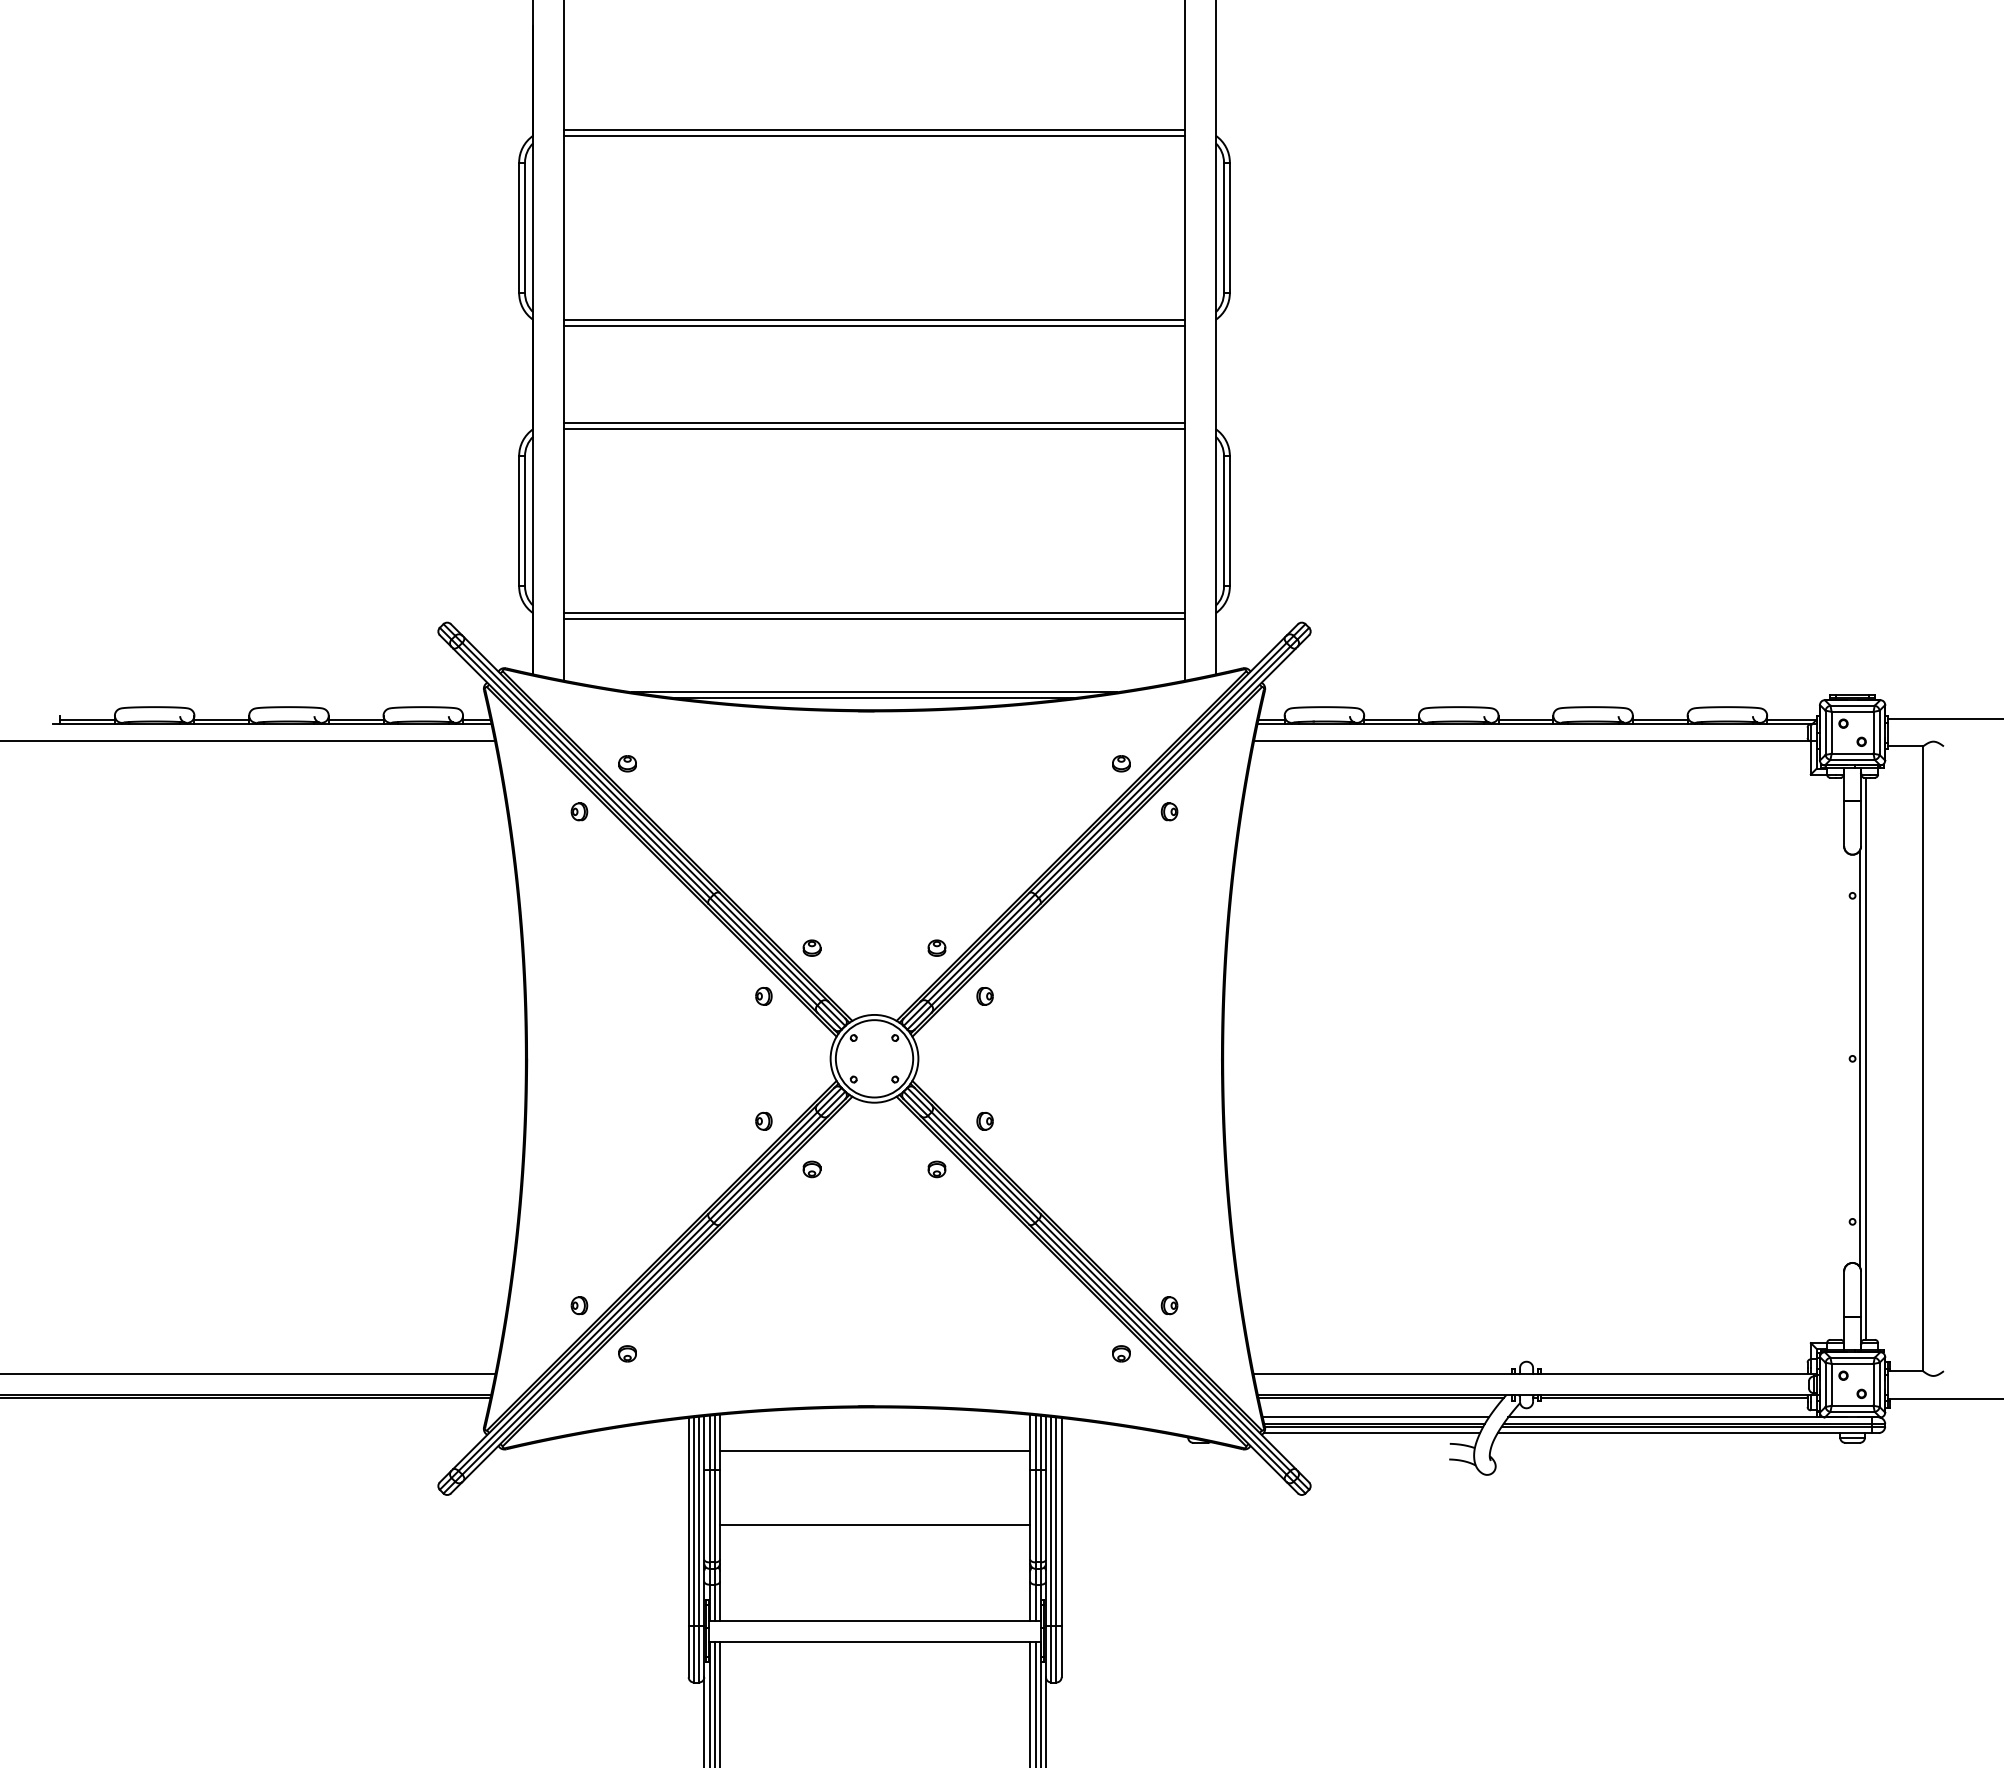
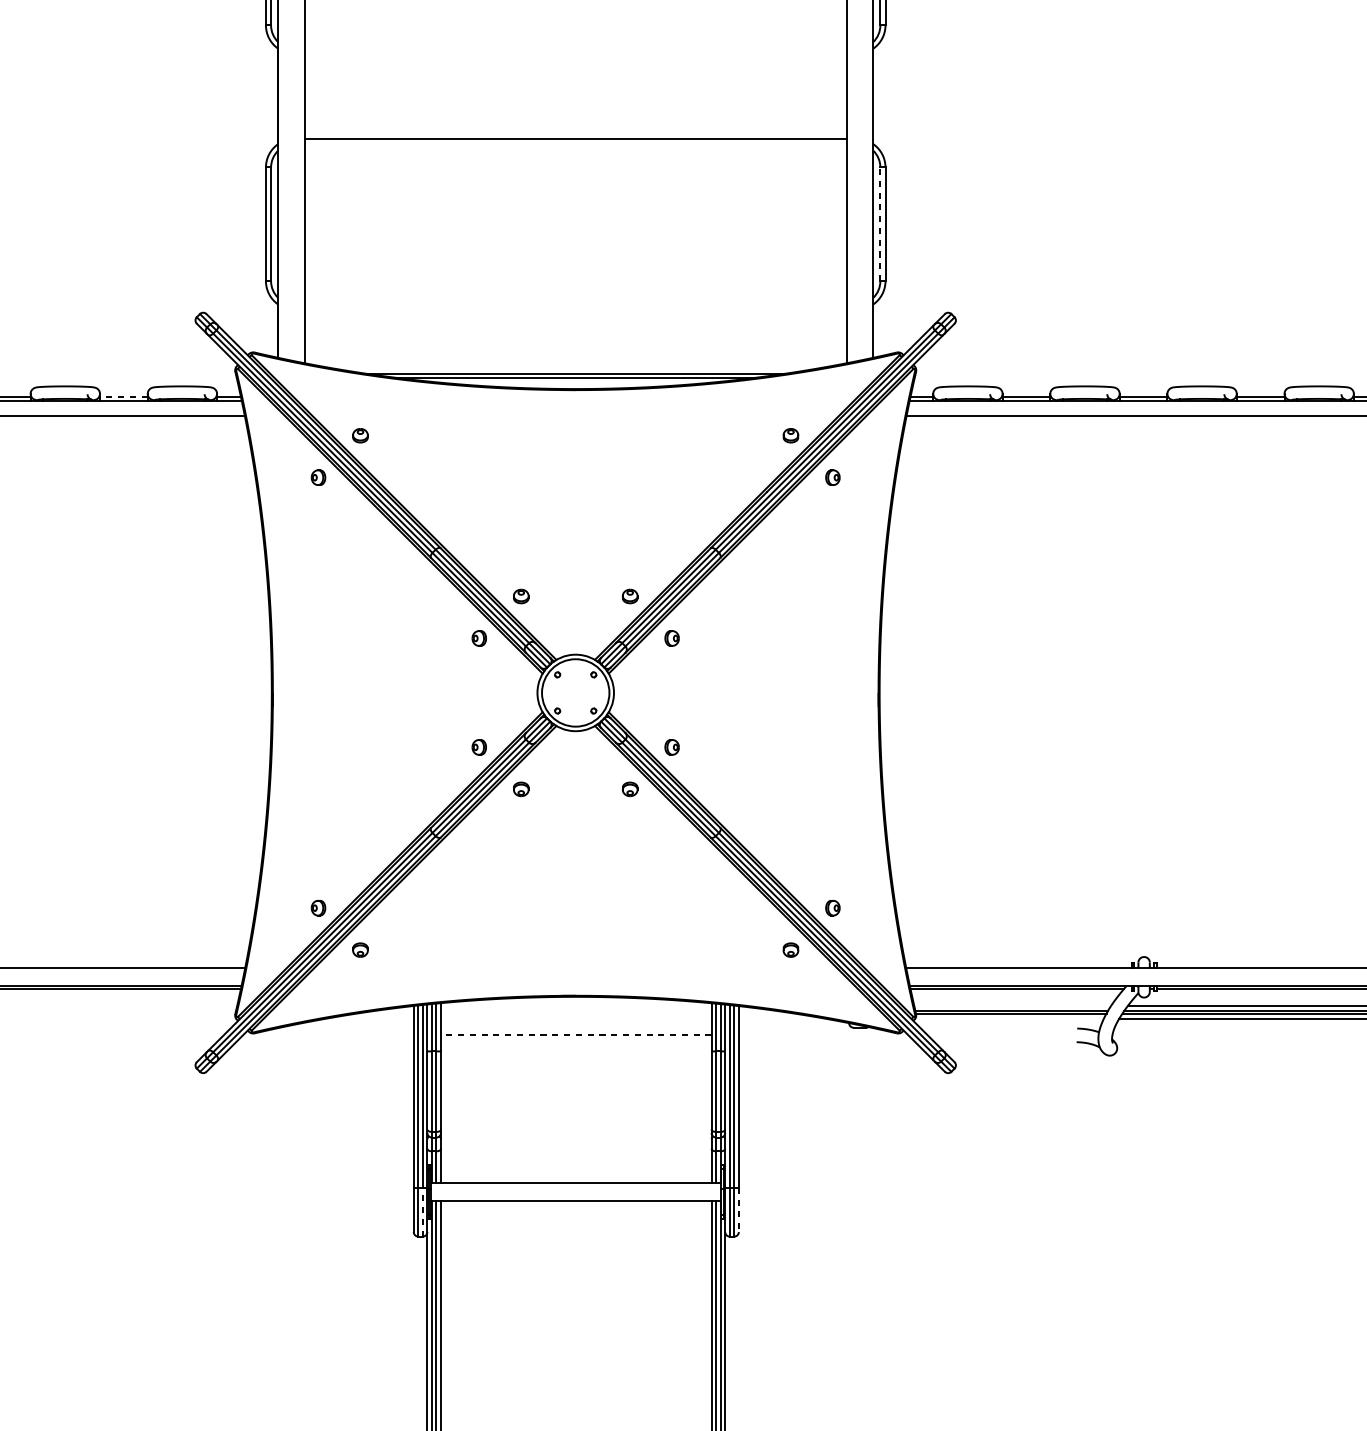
line: (874, 319) -> (575, 48), removed
line: (874, 325) -> (575, 53), removed
line: (874, 429) -> (575, 144), removed
line: (1224, 520) -> (880, 223), solid -> dashed
line: (874, 613) -> (575, 304), removed
line: (874, 619) -> (575, 309), removed
line: (355, 719) -> (123, 397), solid -> dashed
line: (1375, 1417) -> (1012, 1005), removed
line: (1371, 1433) -> (1008, 1019), removed
line: (874, 1451) -> (575, 1035), solid -> dashed
line: (874, 1524) -> (575, 1098), removed
line: (1061, 1652) -> (738, 1210), solid -> dashed
line: (699, 1653) -> (423, 1211), solid -> dashed

